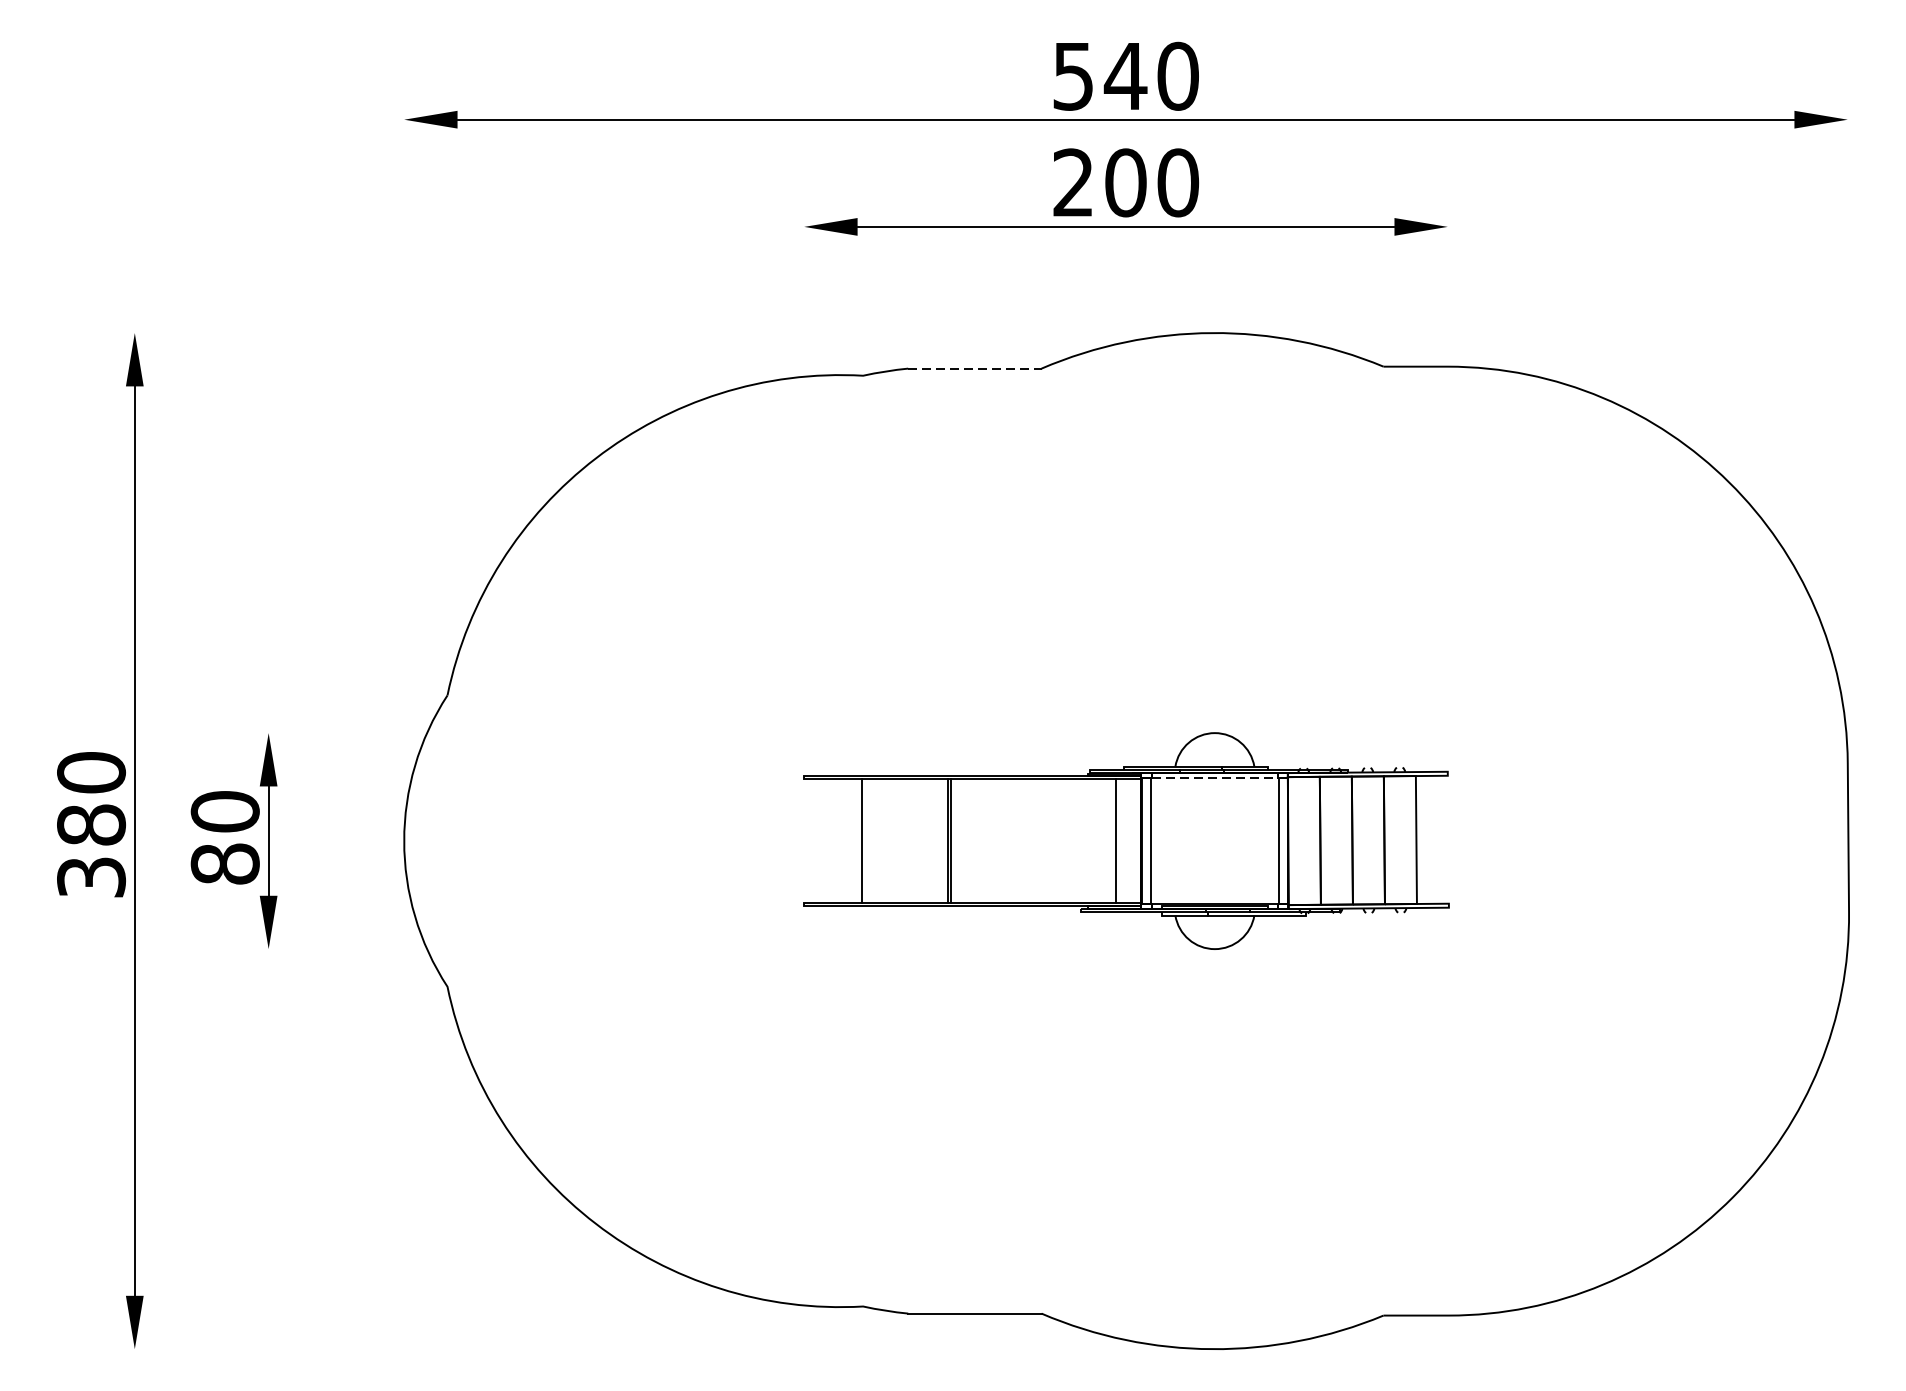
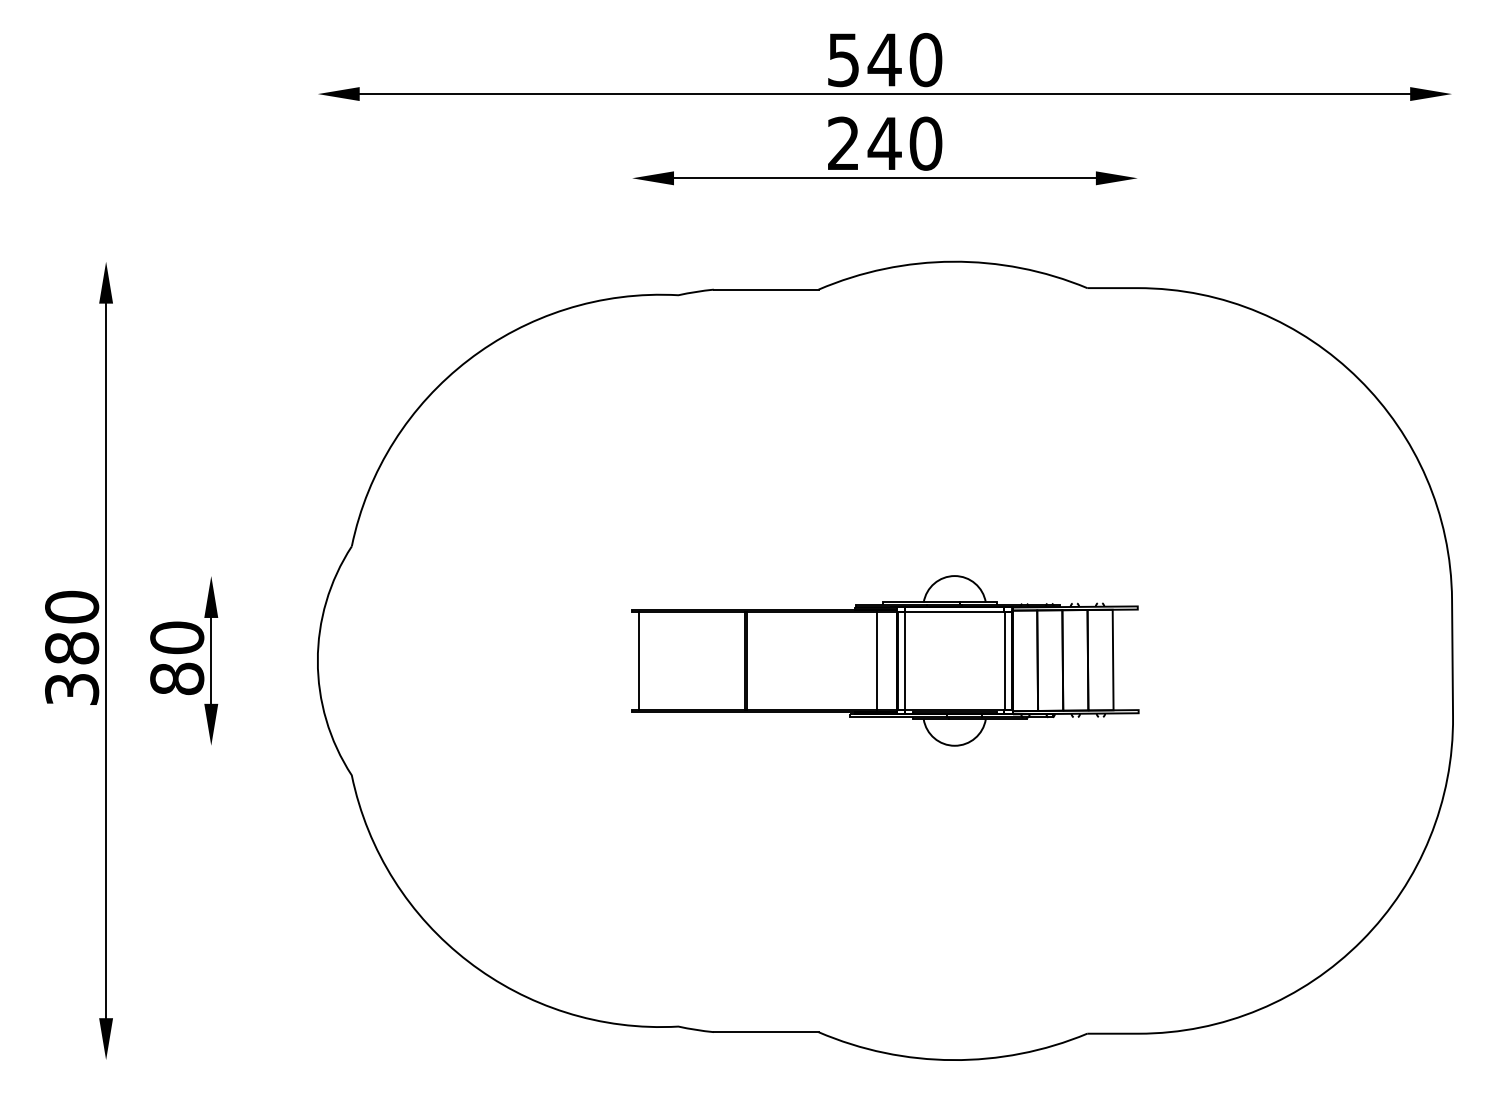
text: (1125, 182) -> (884, 143), 200 -> 240
line: (975, 368) -> (766, 289), dashed -> solid
line: (1215, 778) -> (955, 611), dashed -> solid
line: (862, 840) -> (638, 660), moved

